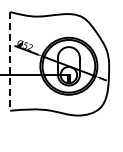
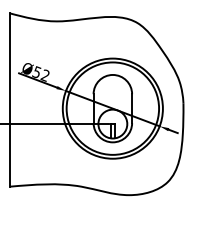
line: (10, 61) -> (10, 100), dashed -> solid

